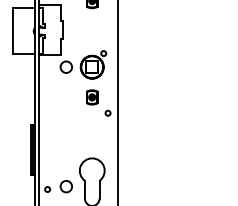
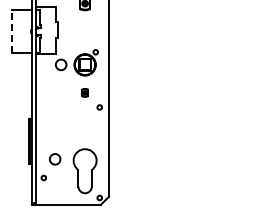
line: (12, 31) -> (11, 31), solid -> dashed
part: (91, 97) -> (84, 92), size x0.6
circle: (66, 186) -> (55, 159), moved

